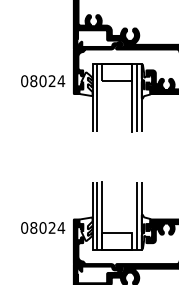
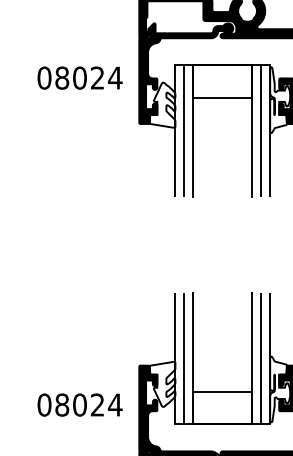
text: (43, 81) -> (80, 78), moved
line: (101, 97) -> (192, 130), added
line: (132, 215) -> (252, 357), added
text: (43, 227) -> (80, 404), moved

